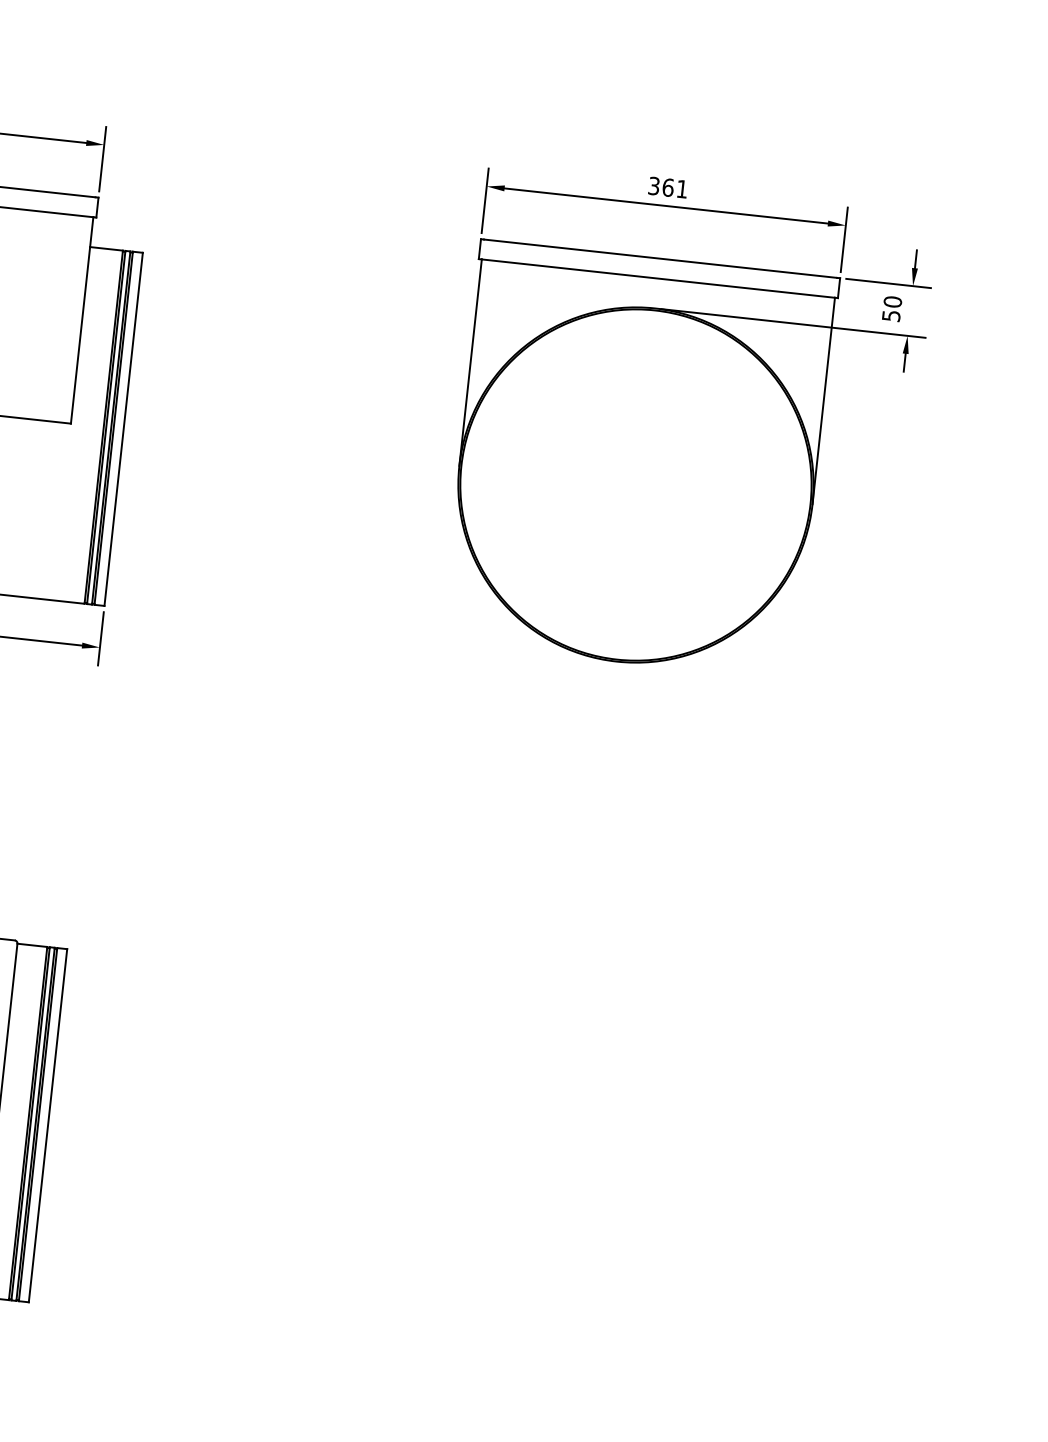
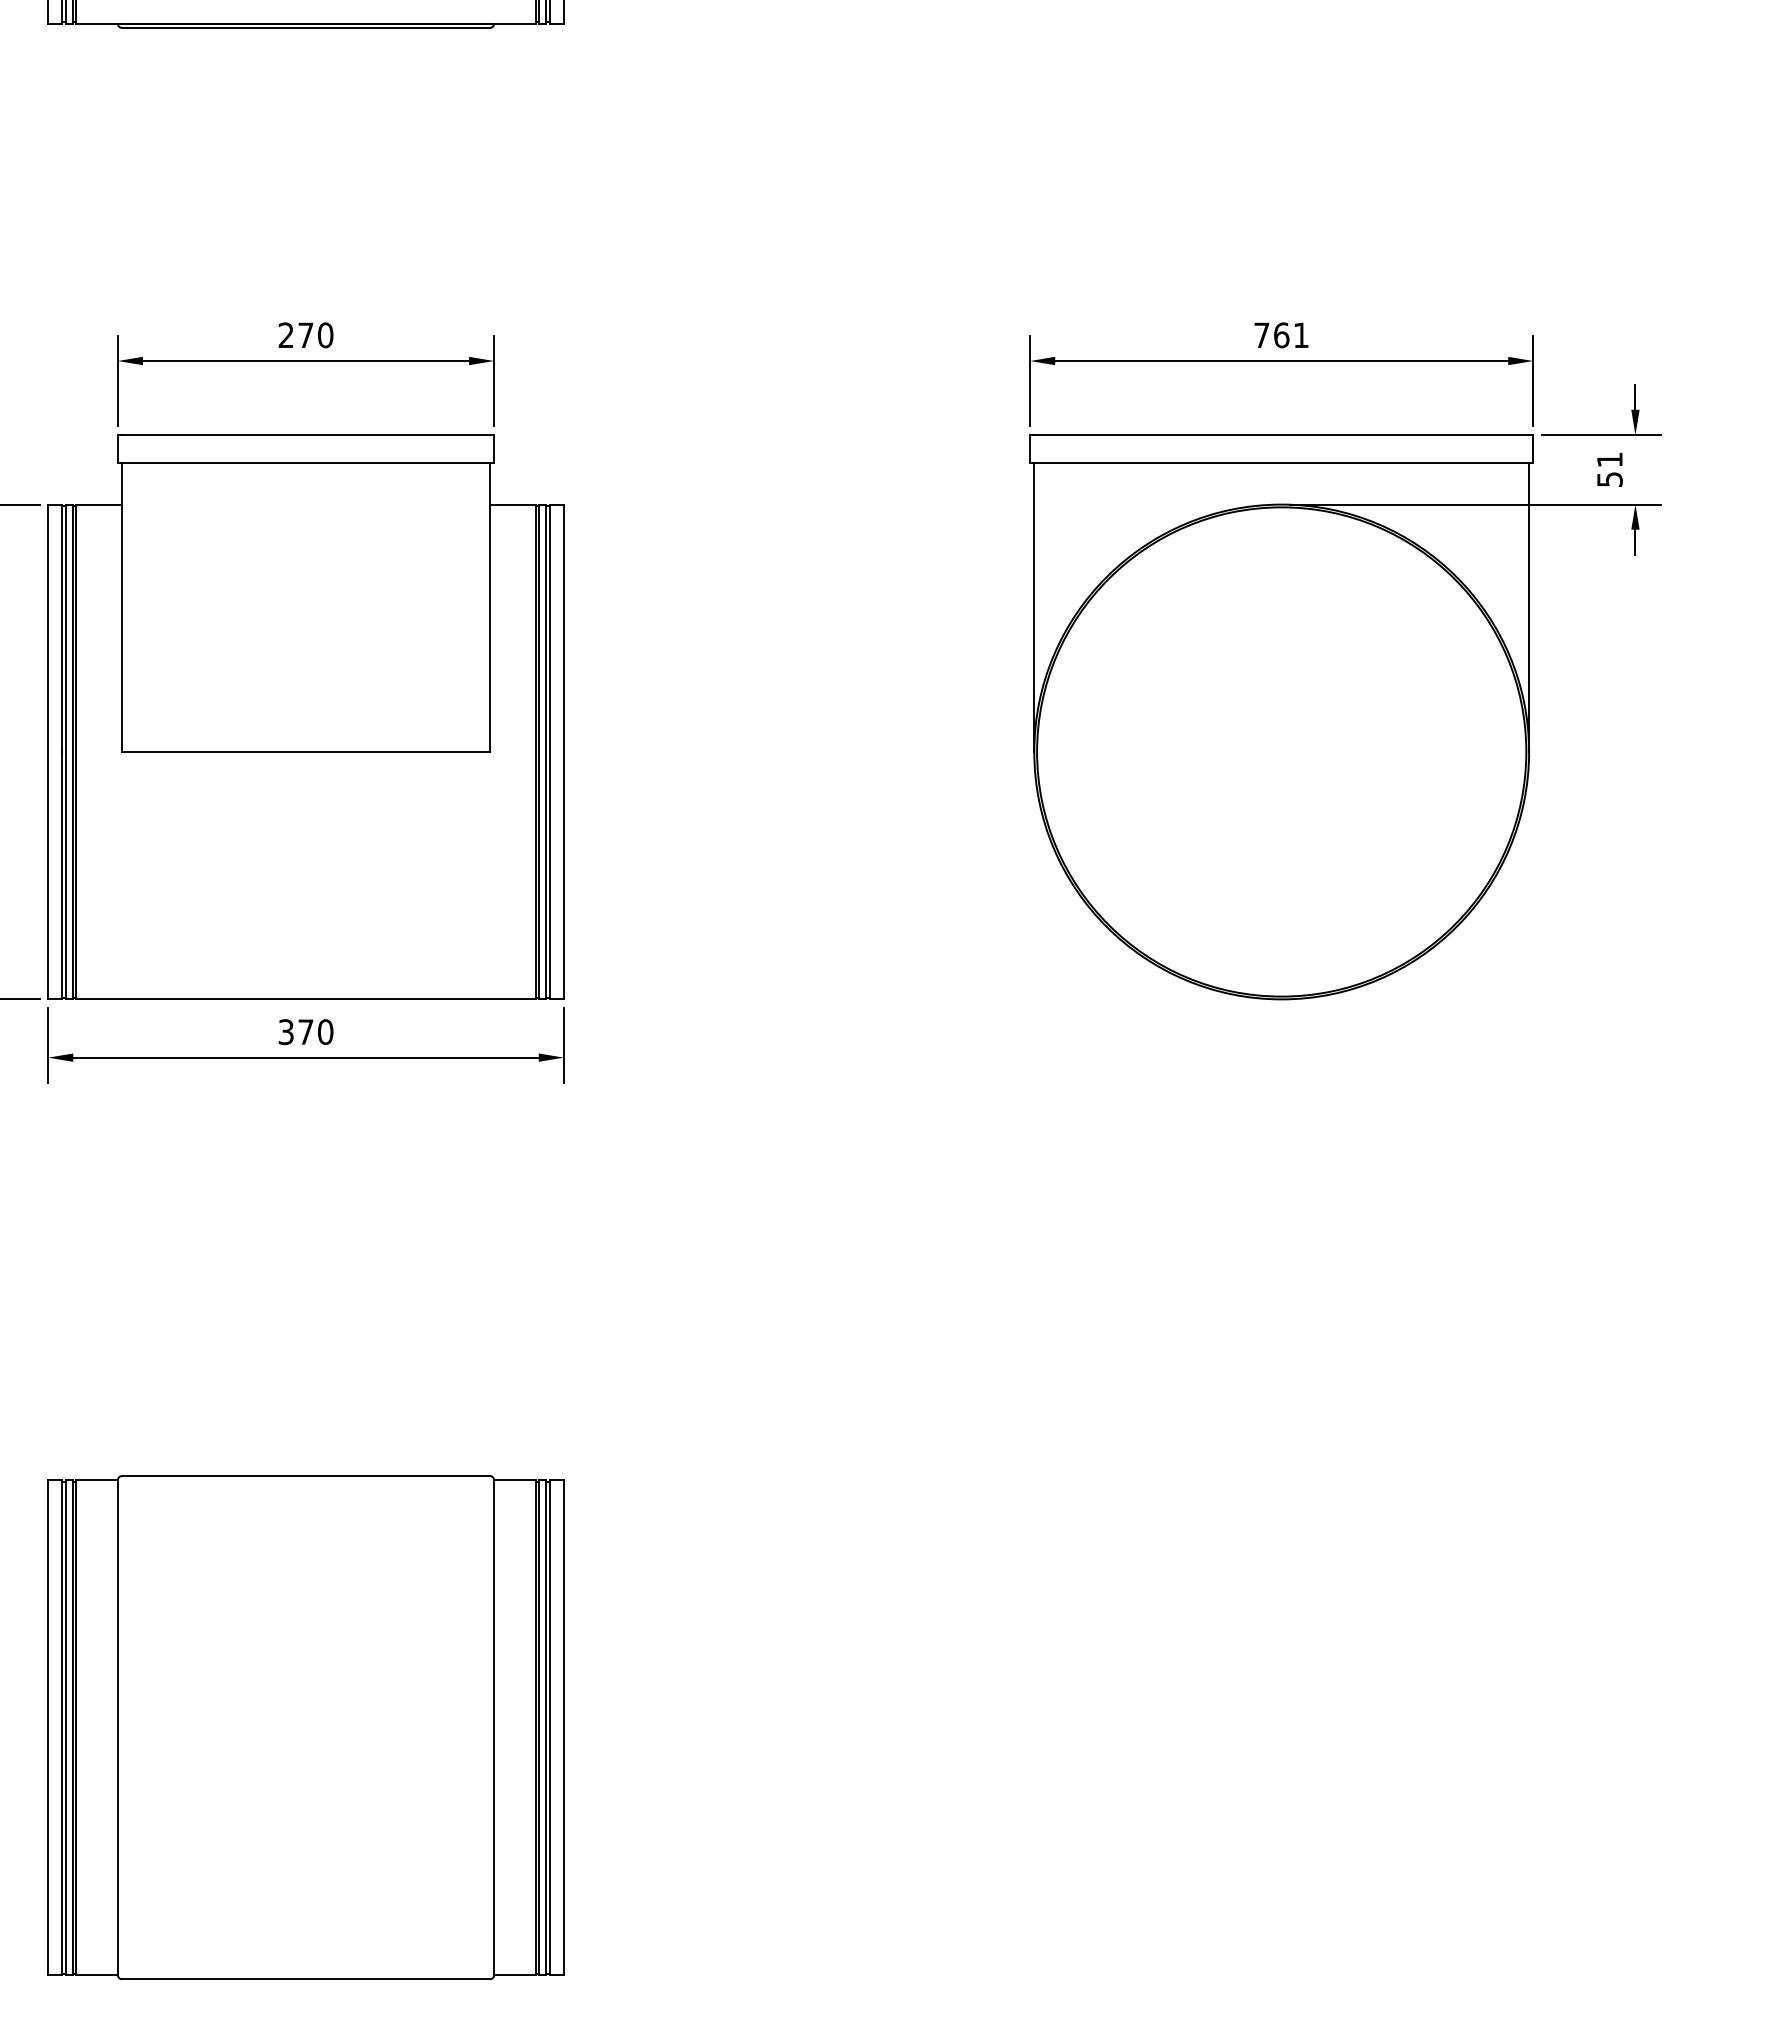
text: (653, 186) -> (1261, 335), 361 -> 761
text: (892, 301) -> (1609, 459), 50 -> 51

